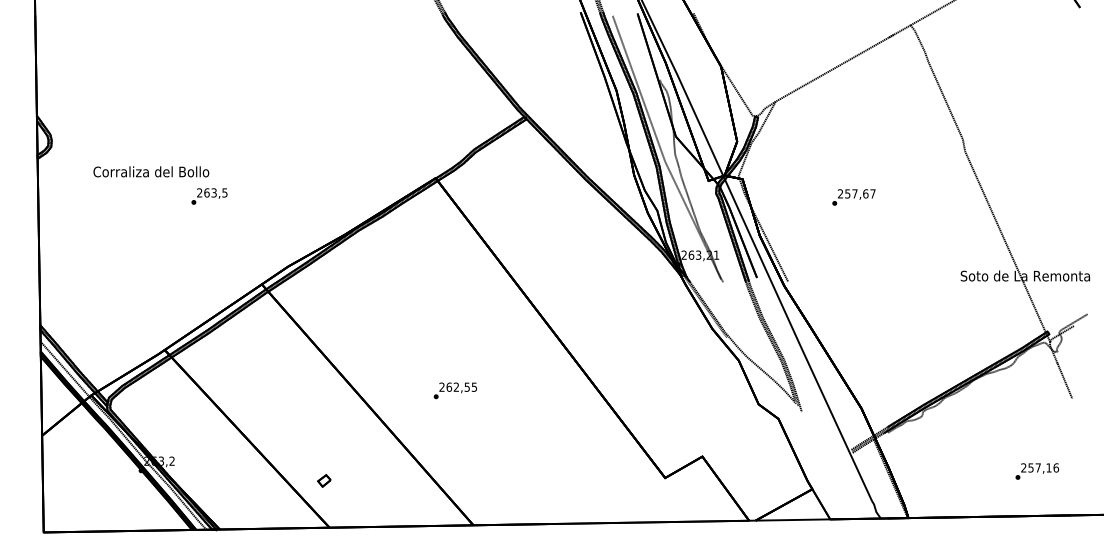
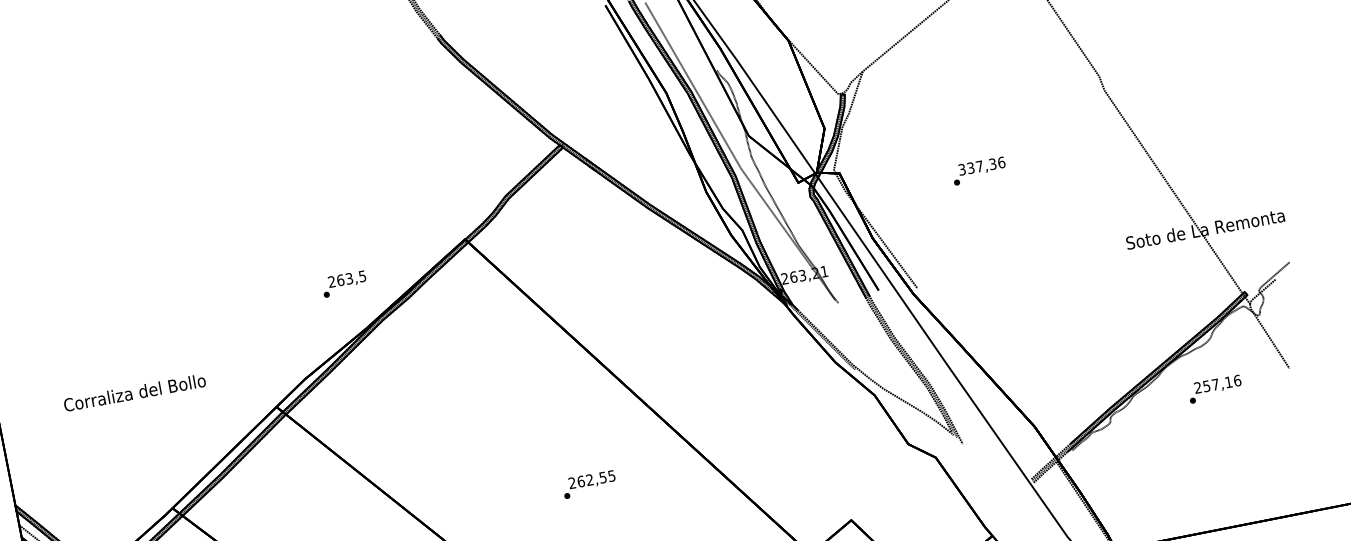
text: (151, 171) -> (134, 392), moved
text: (856, 193) -> (981, 165), 257,67 -> 337,36
text: (209, 196) -> (344, 284), moved
text: (454, 390) -> (588, 484), moved
text: (1037, 471) -> (1215, 389), moved

